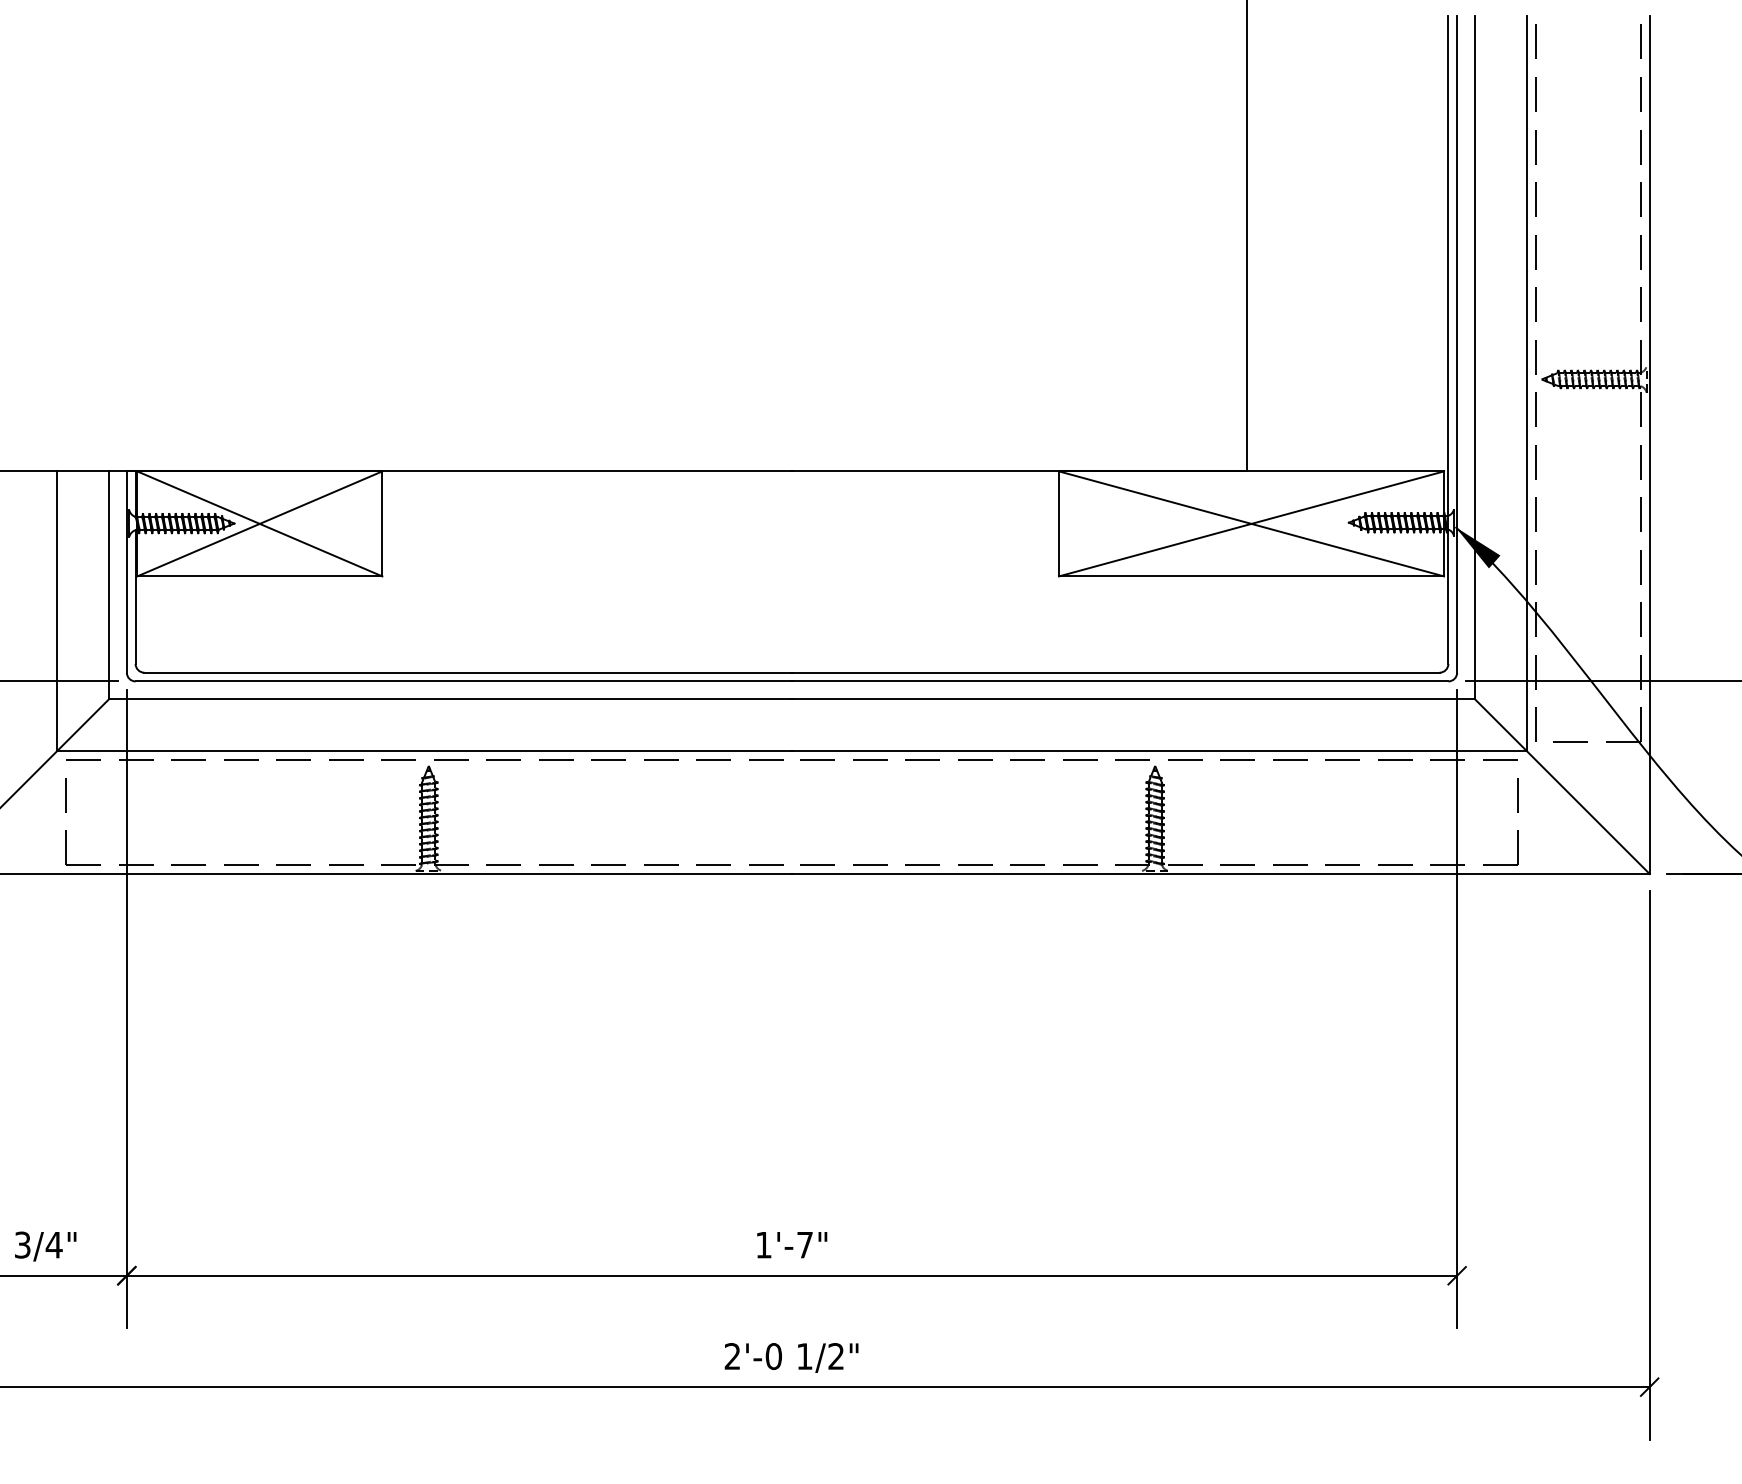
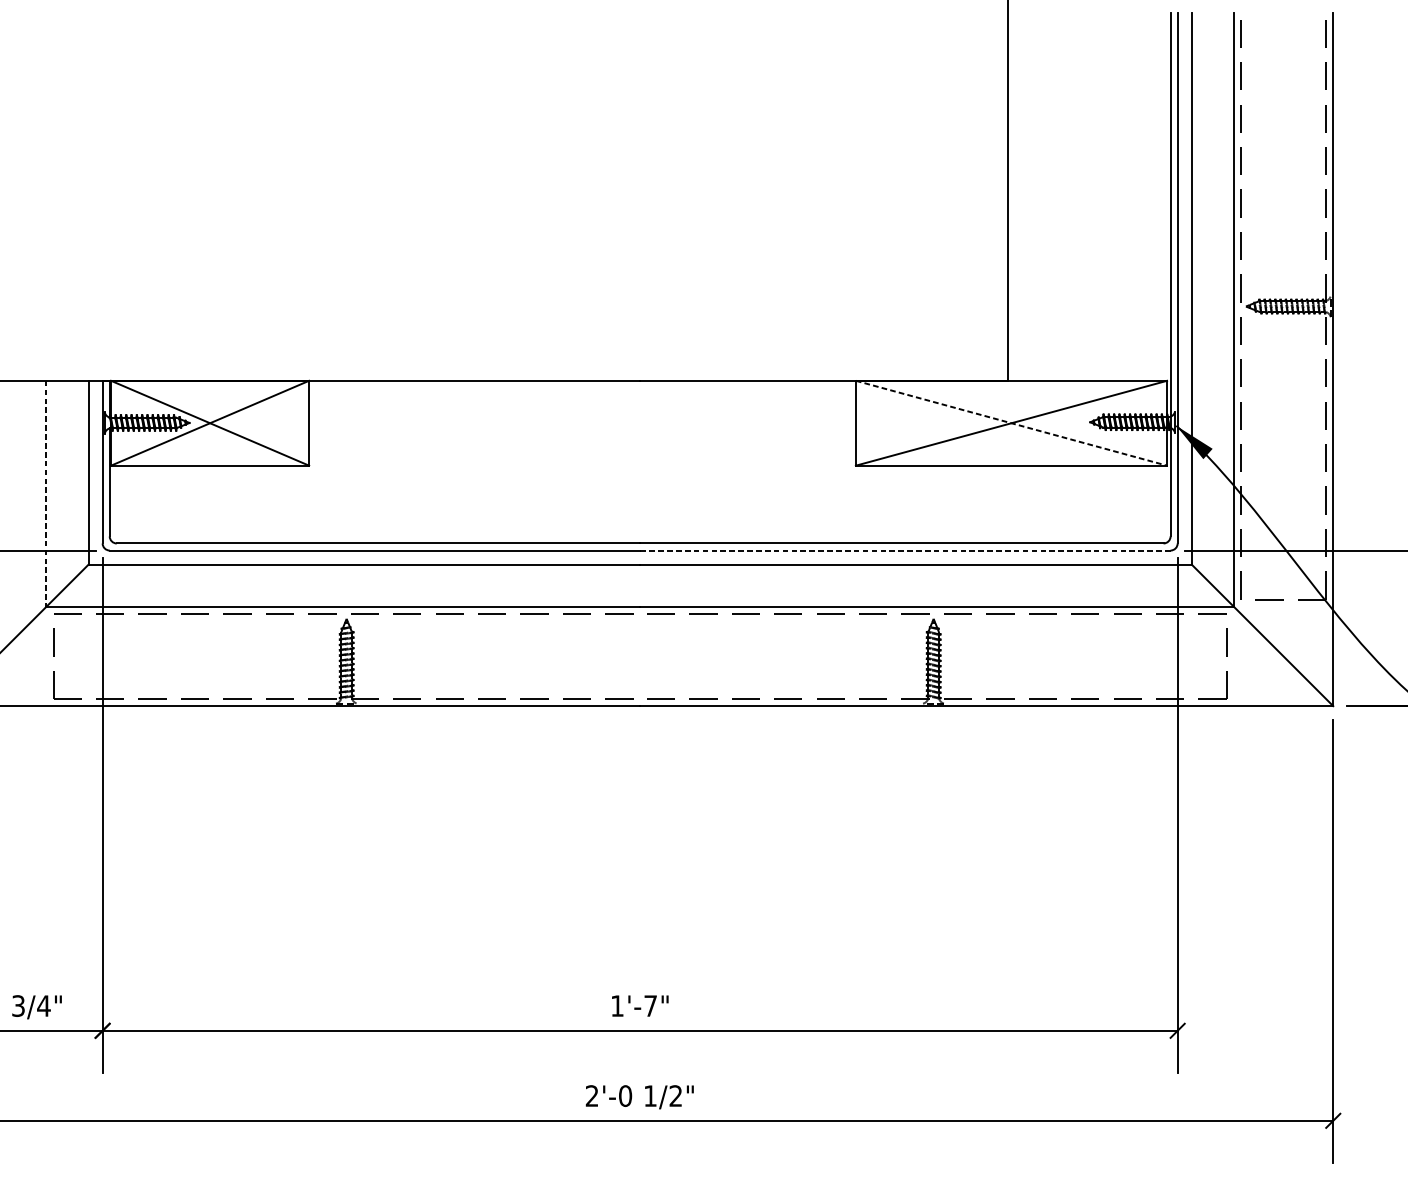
line: (1251, 523) -> (1011, 422), solid -> dashed
line: (56, 611) -> (45, 494), solid -> dashed
line: (1119, 681) -> (904, 550), solid -> dashed

